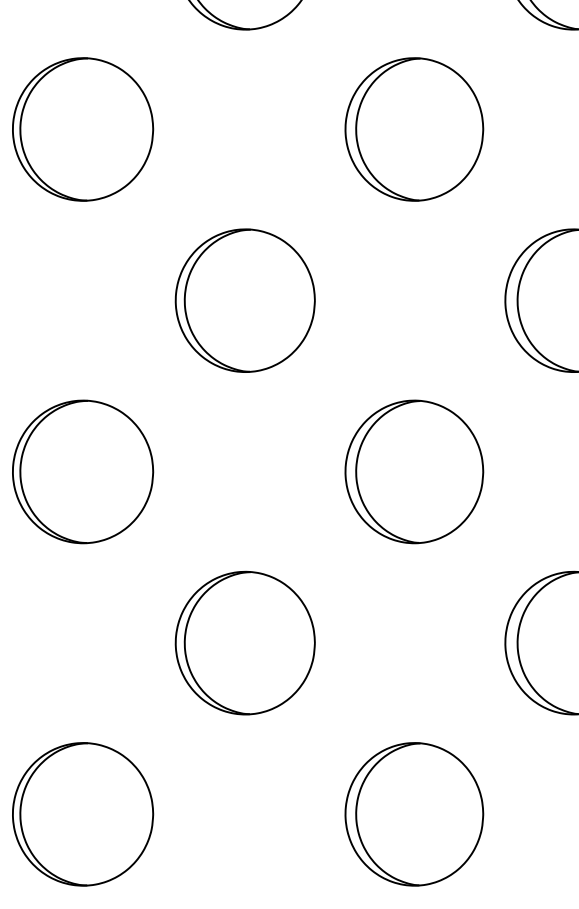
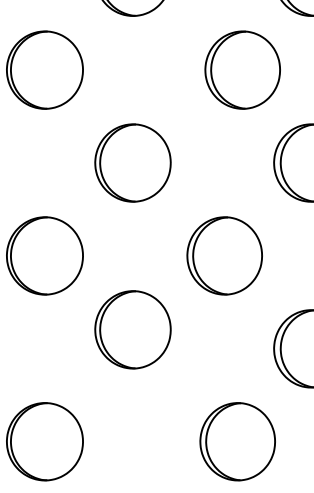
part: (413, 128) -> (242, 69), moved
part: (244, 642) -> (132, 329), moved
part: (413, 813) -> (237, 441), moved

